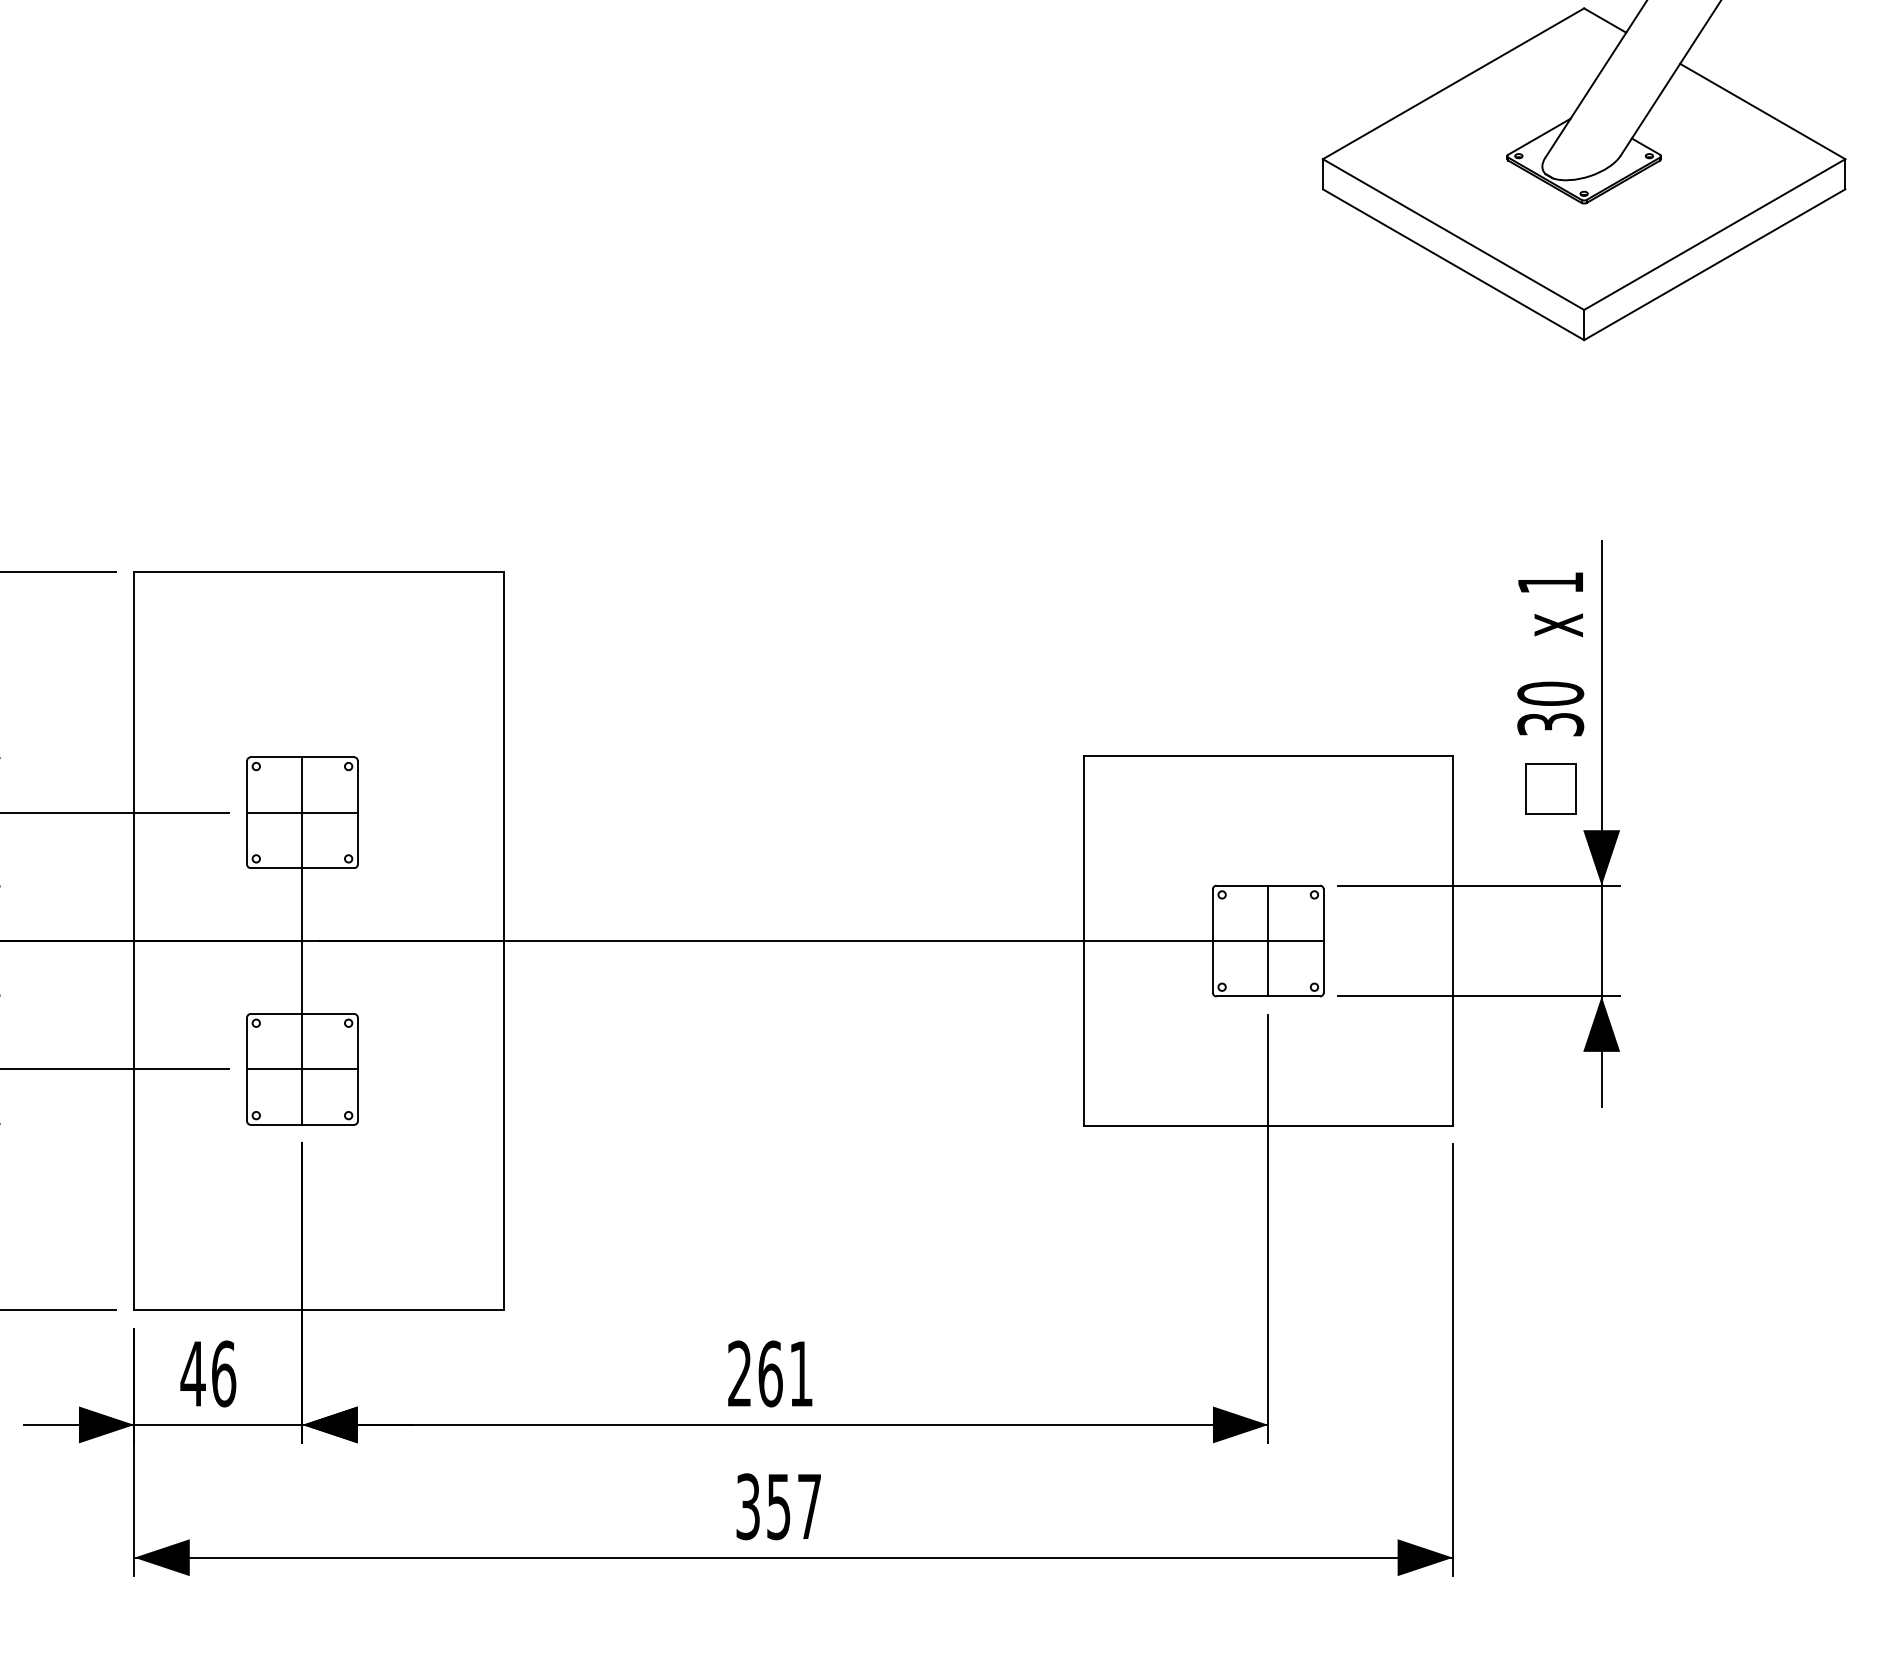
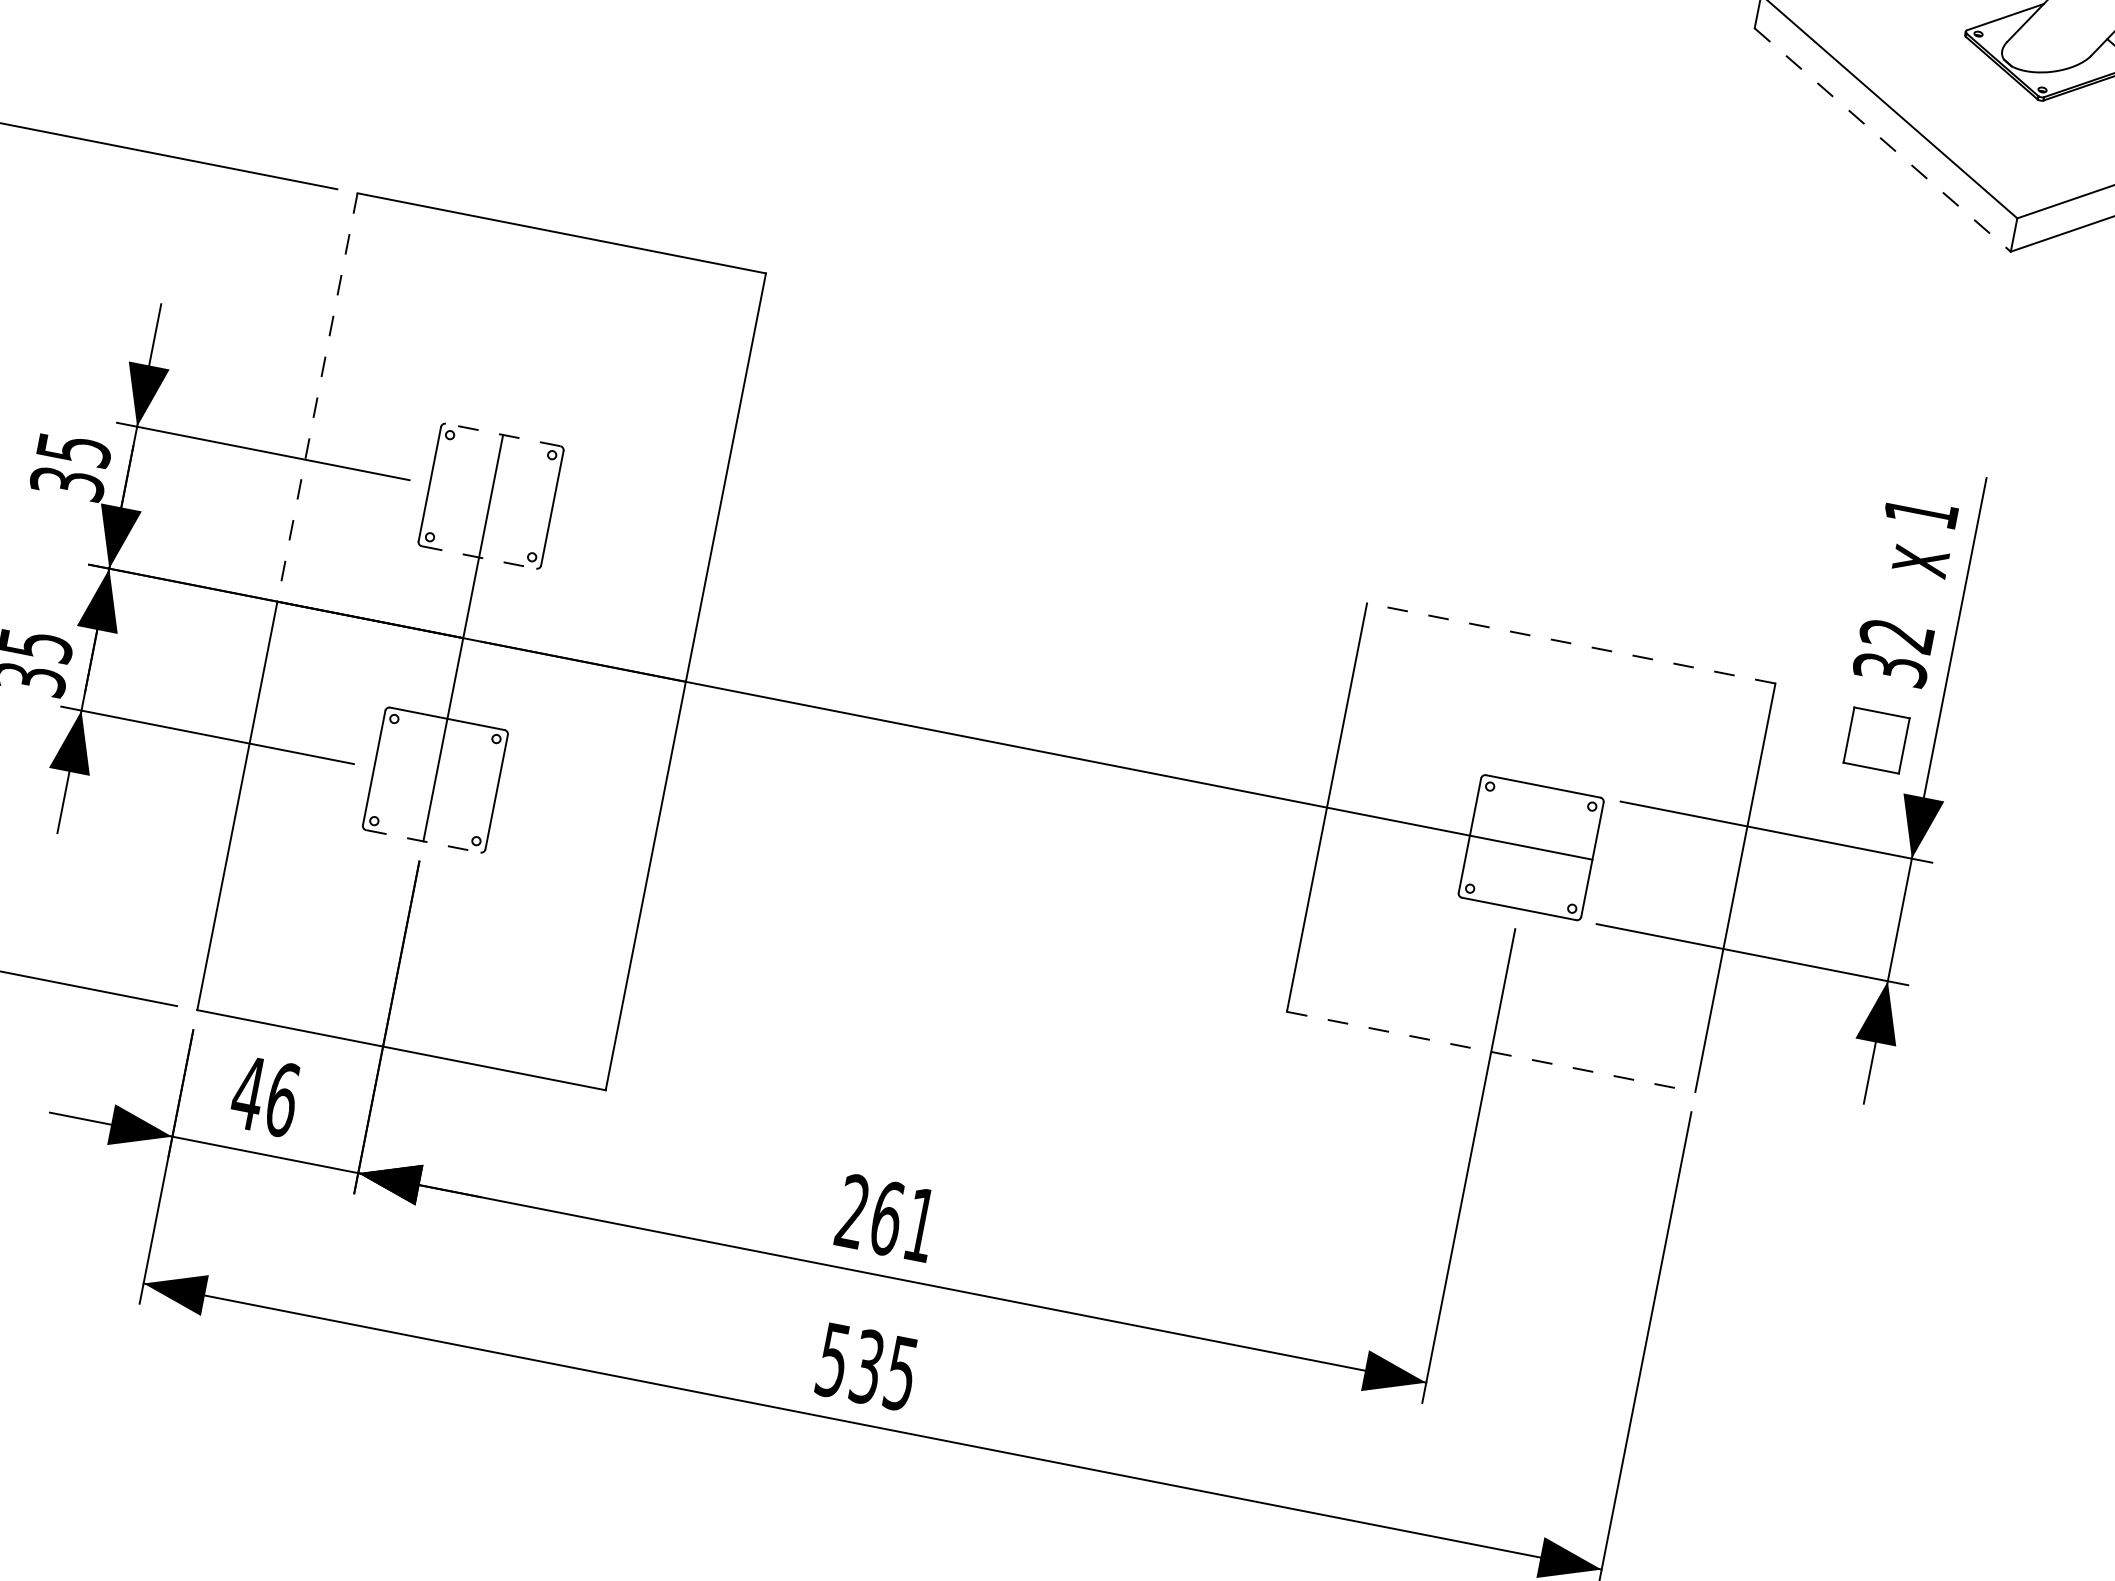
line: (1453, 264) -> (1882, 139), solid -> dashed
text: (1550, 693) -> (1896, 635), 30 -> 32
line: (134, 756) -> (317, 397), solid -> dashed
line: (1268, 756) -> (1571, 643), solid -> dashed
line: (302, 757) -> (503, 435), solid -> dashed
line: (302, 812) -> (491, 495), removed
line: (302, 868) -> (479, 557), solid -> dashed
line: (1268, 940) -> (1531, 847), removed
line: (302, 1069) -> (435, 780), removed
line: (302, 1124) -> (423, 840), solid -> dashed
line: (1268, 1125) -> (1491, 1051), solid -> dashed
text: (778, 1506) -> (866, 1366), 357 -> 535

